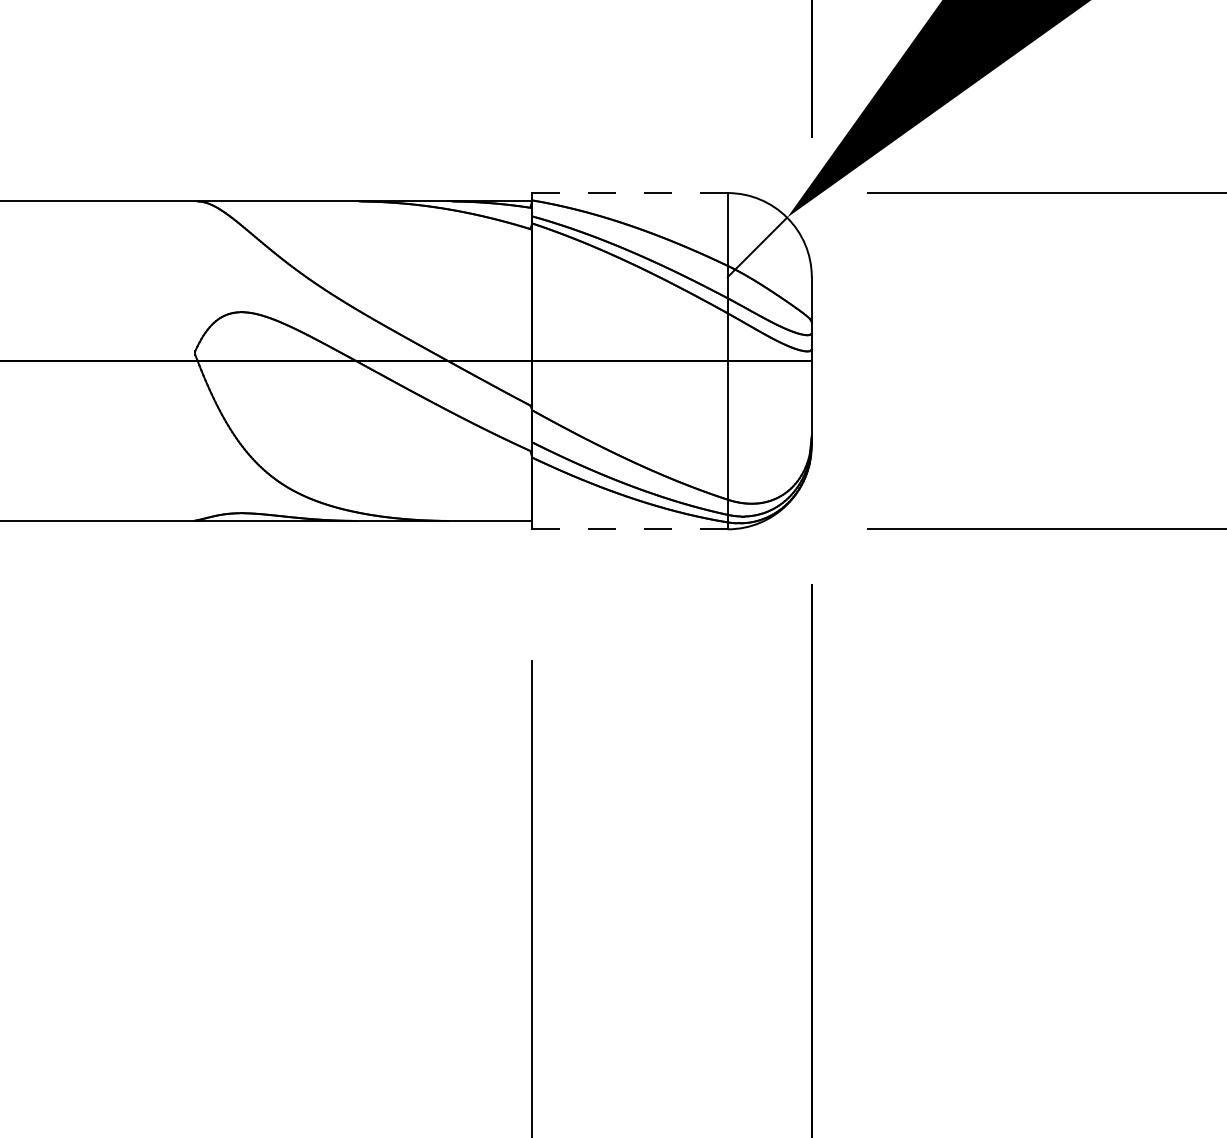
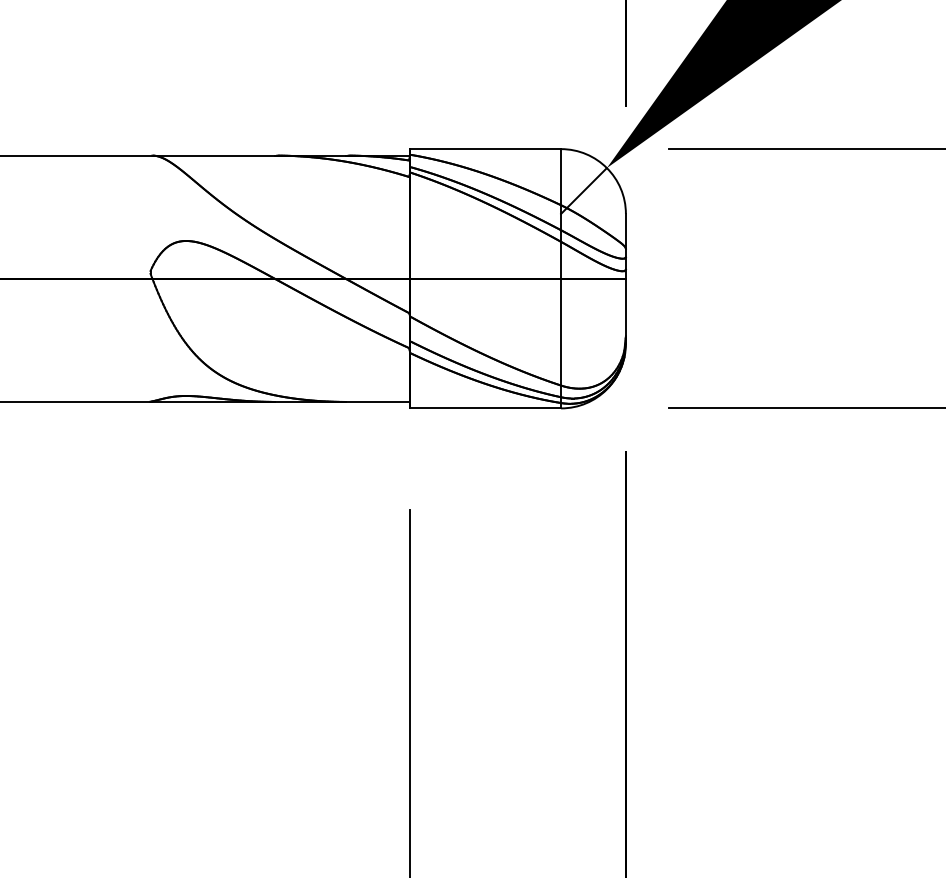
line: (629, 193) -> (485, 149), dashed -> solid
line: (630, 529) -> (486, 408), dashed -> solid

